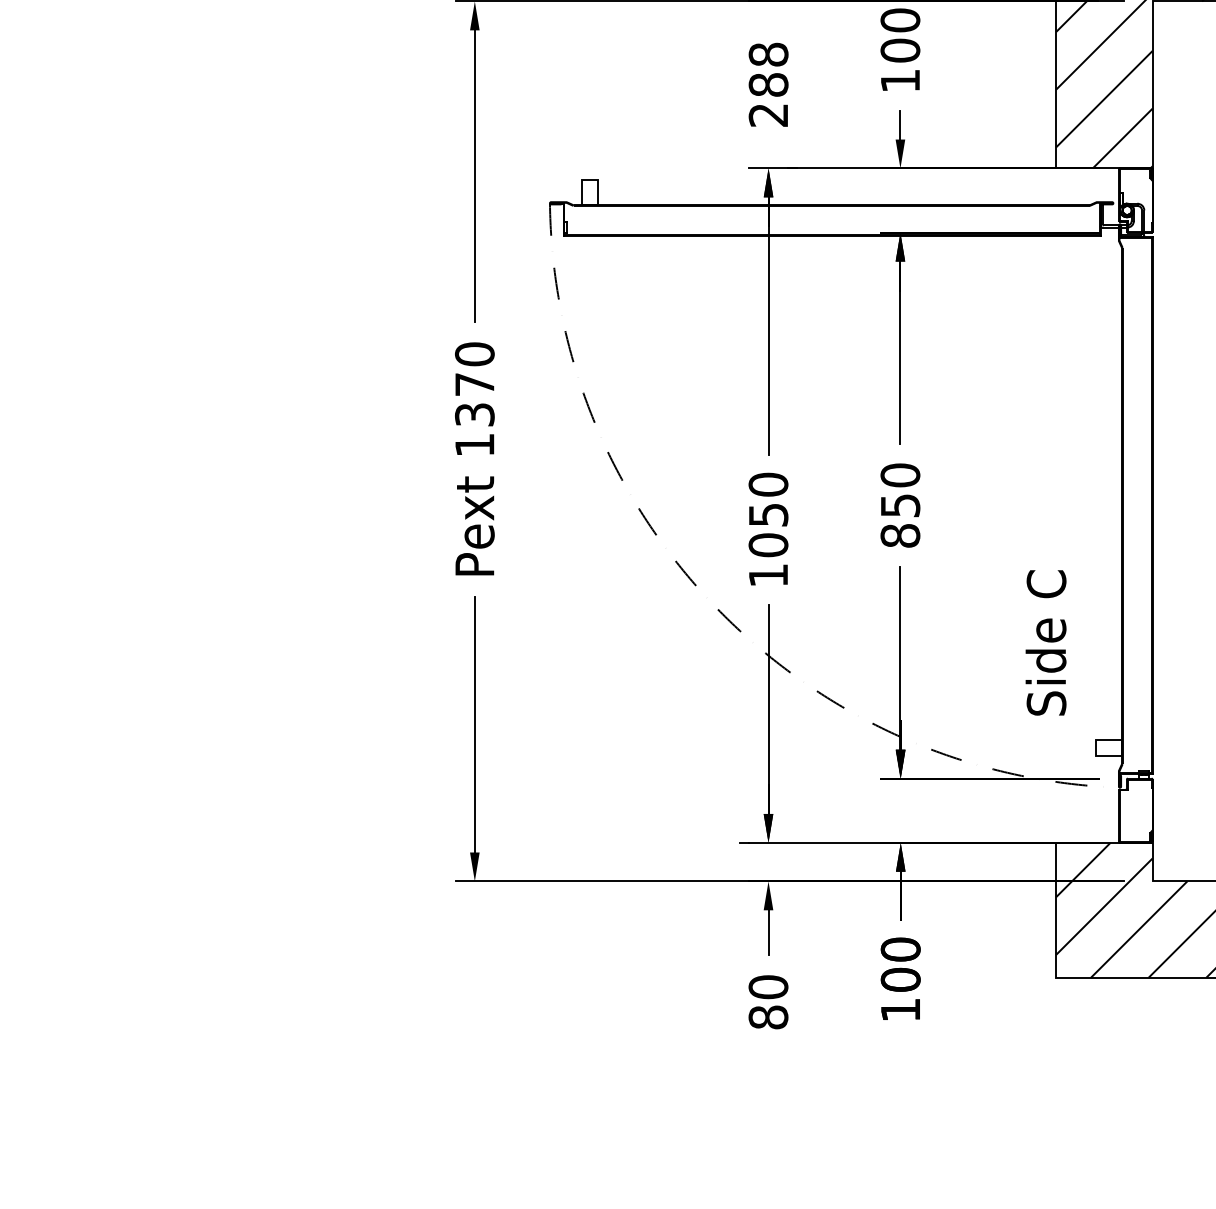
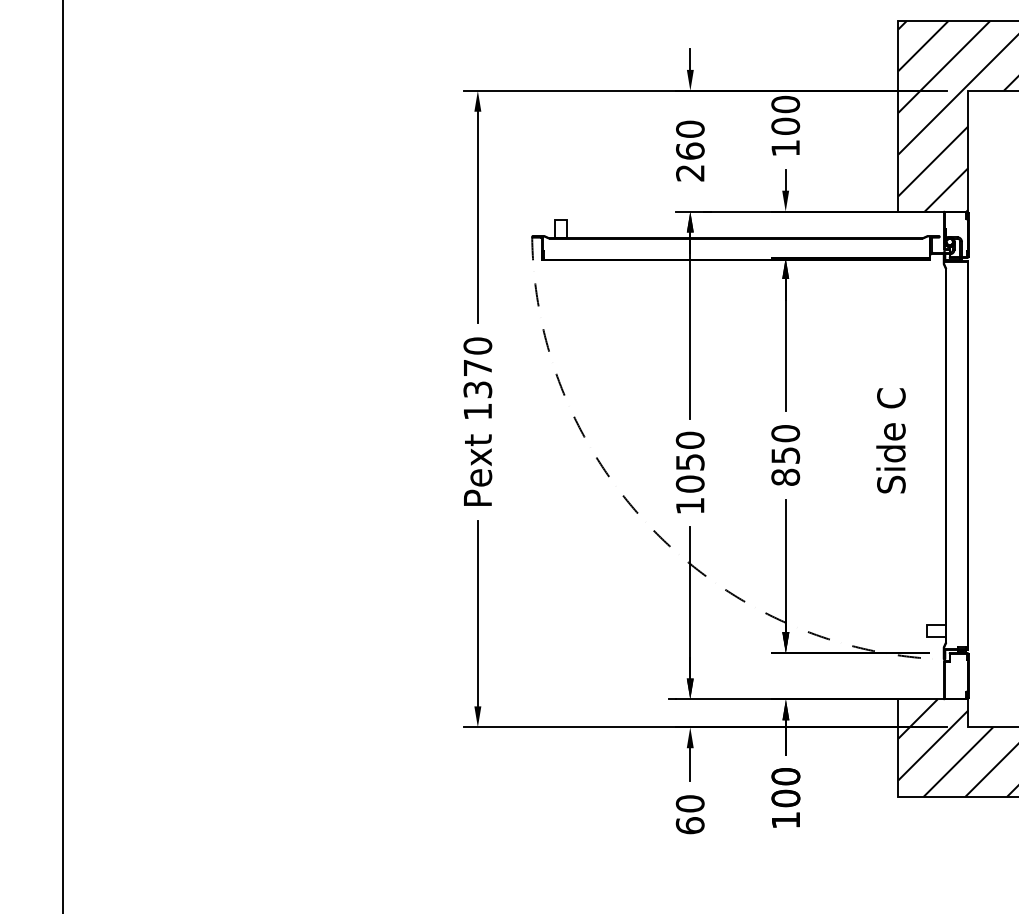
text: (768, 68) -> (690, 139), 288 -> 260
text: (1045, 642) -> (890, 440), moved
text: (767, 1017) -> (689, 825), 80 -> 60

